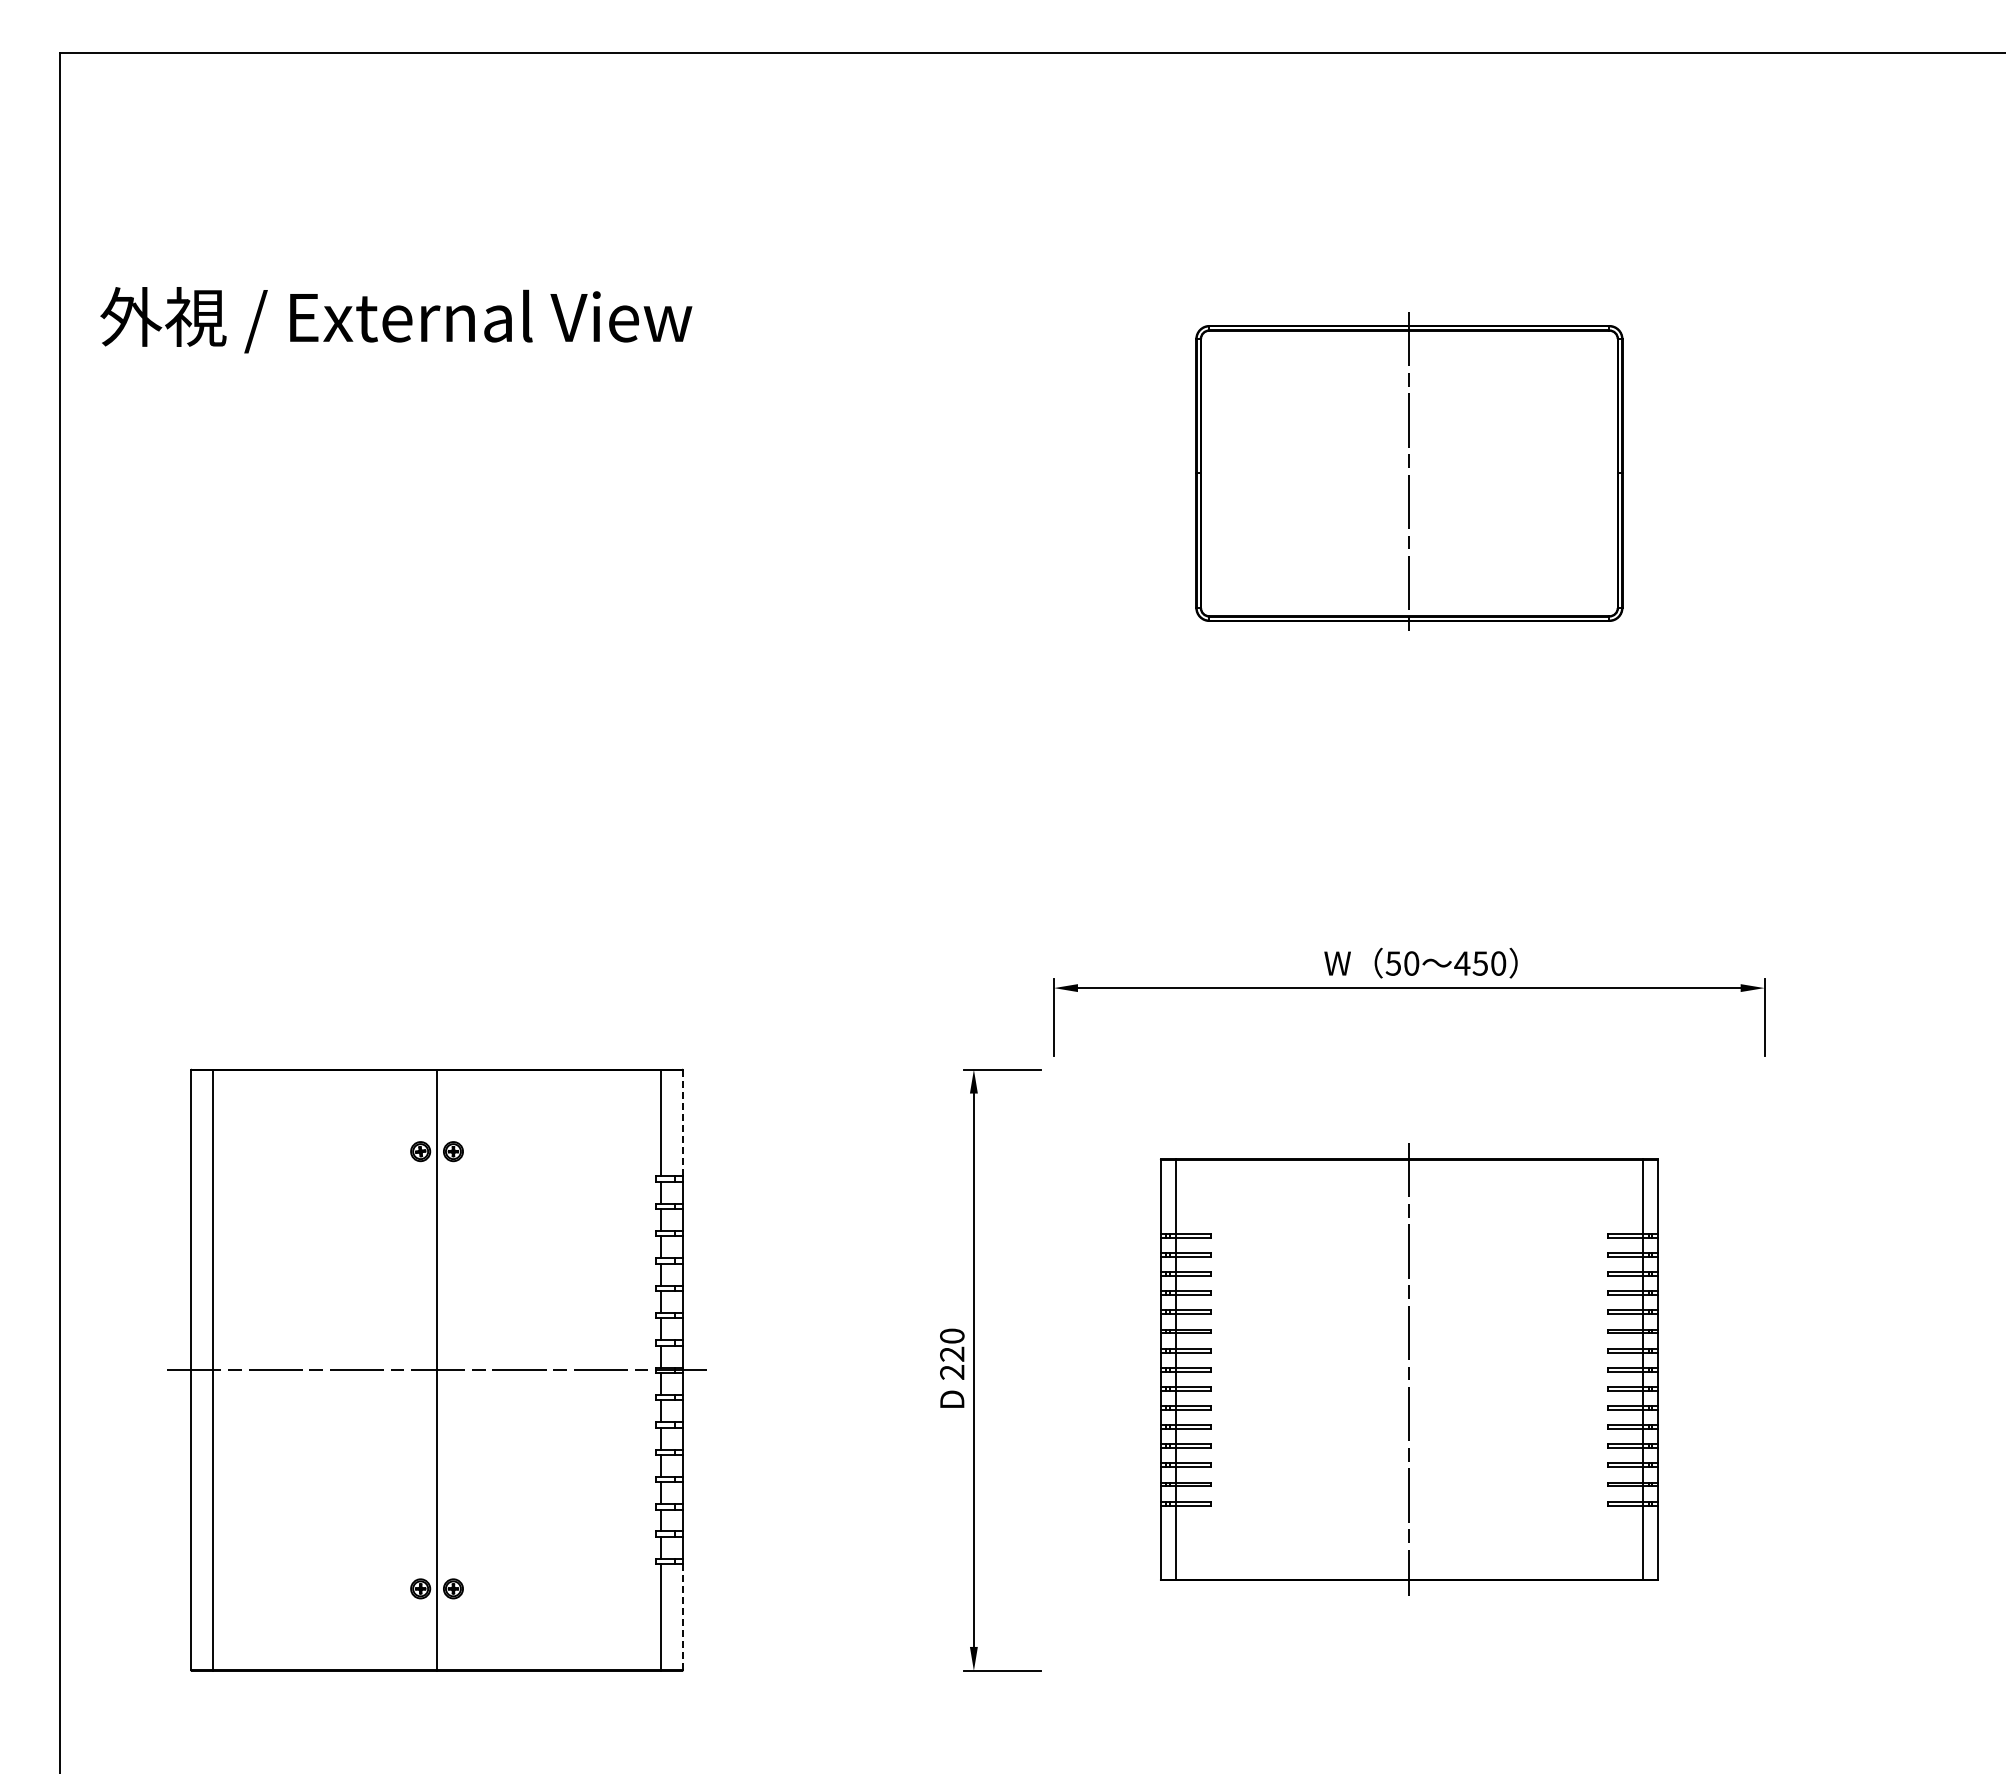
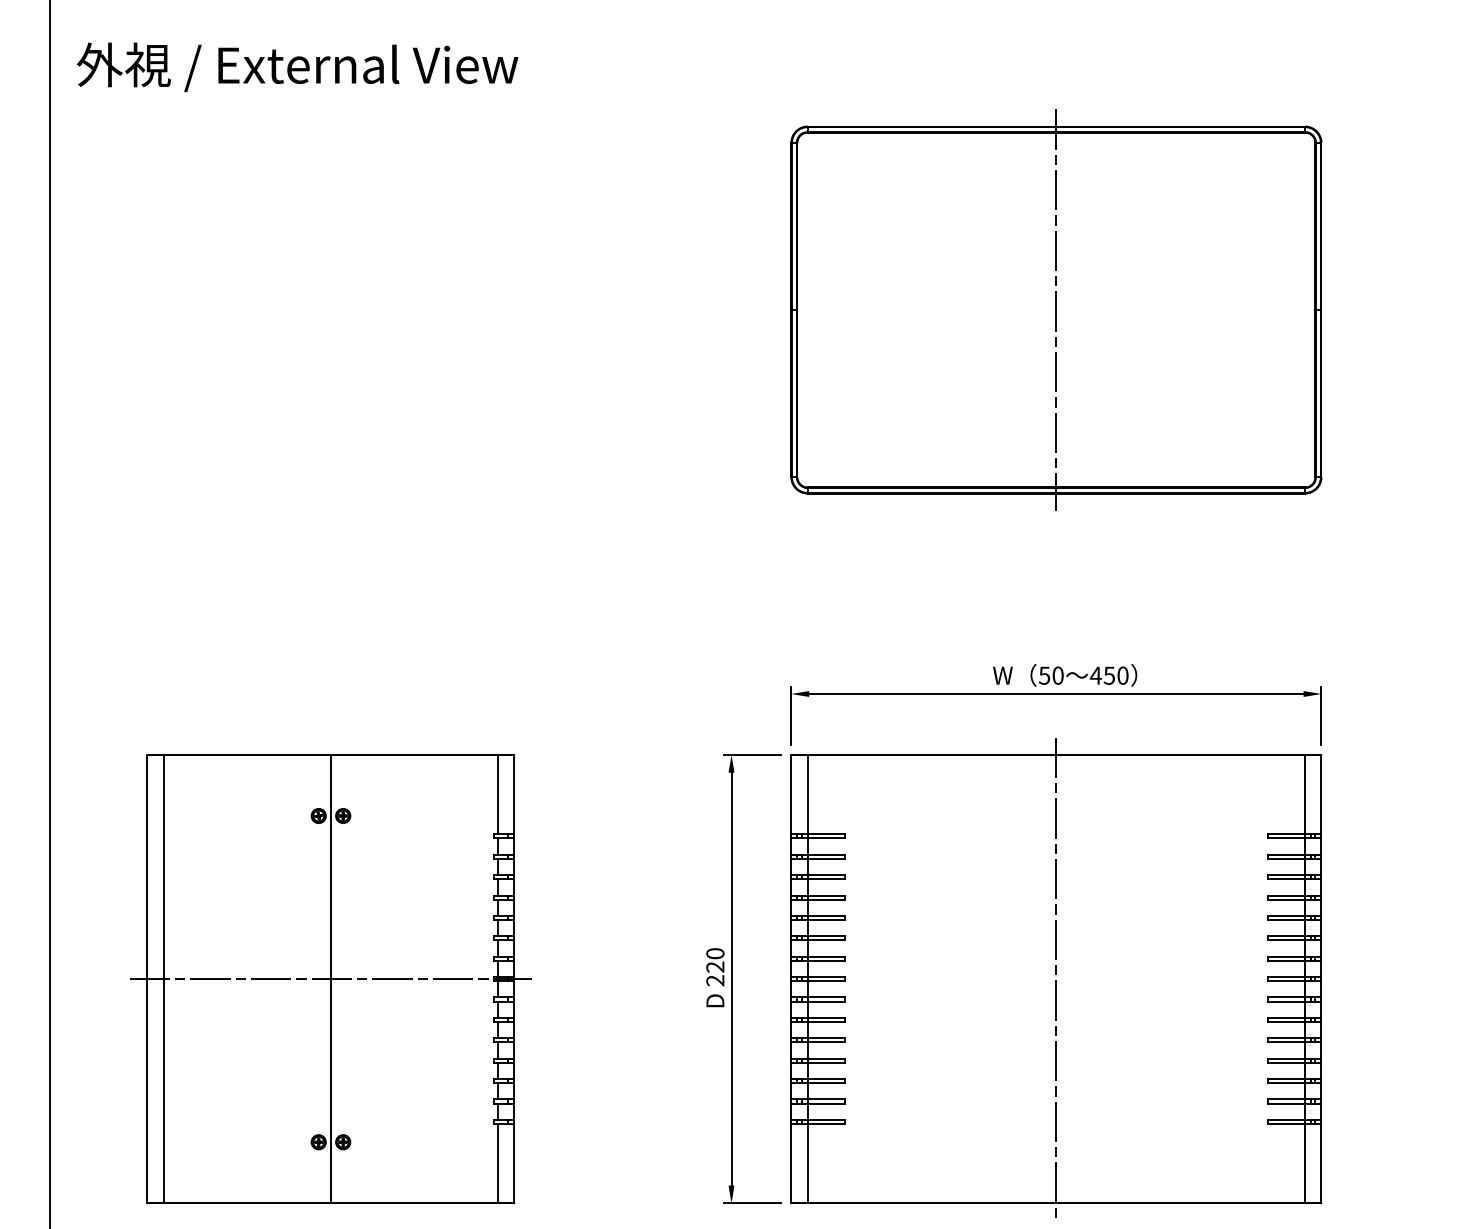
text: (396, 320) -> (297, 67), moved
part: (1409, 473) -> (1056, 310), size x1.67
line: (683, 1123) -> (514, 795), dashed -> solid
part: (1409, 1368) -> (1056, 977), size x1.43
line: (683, 1617) -> (514, 1163), dashed -> solid

